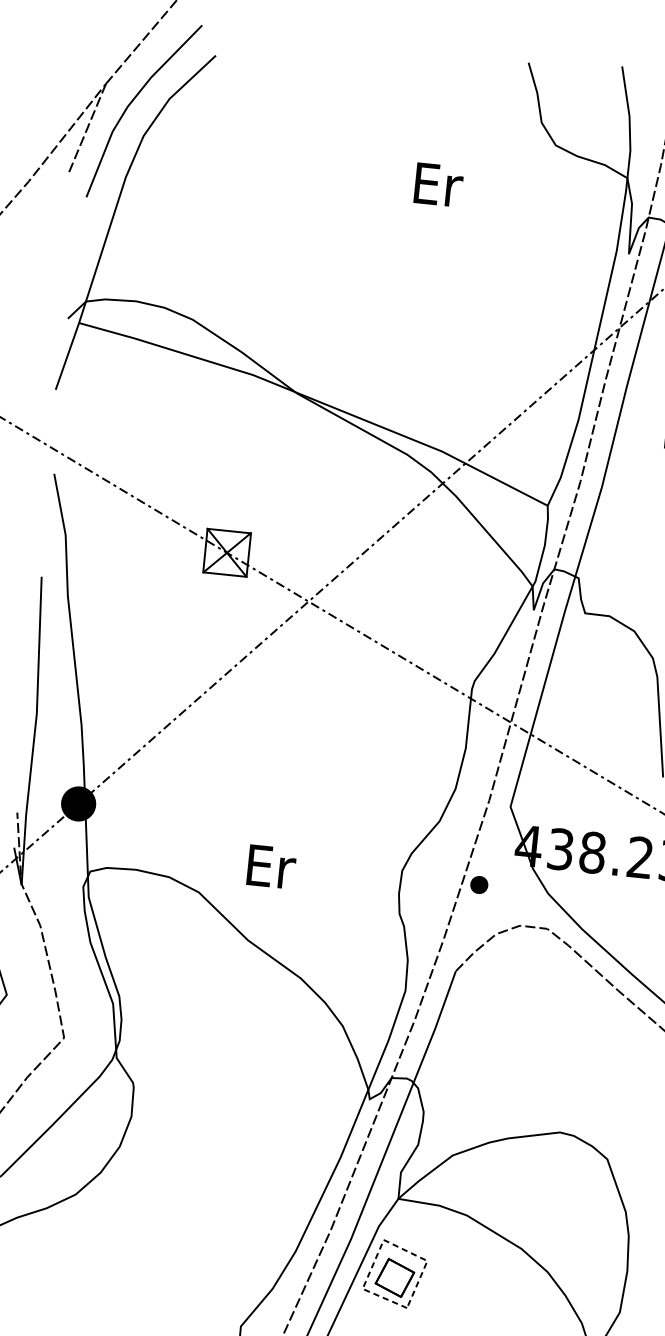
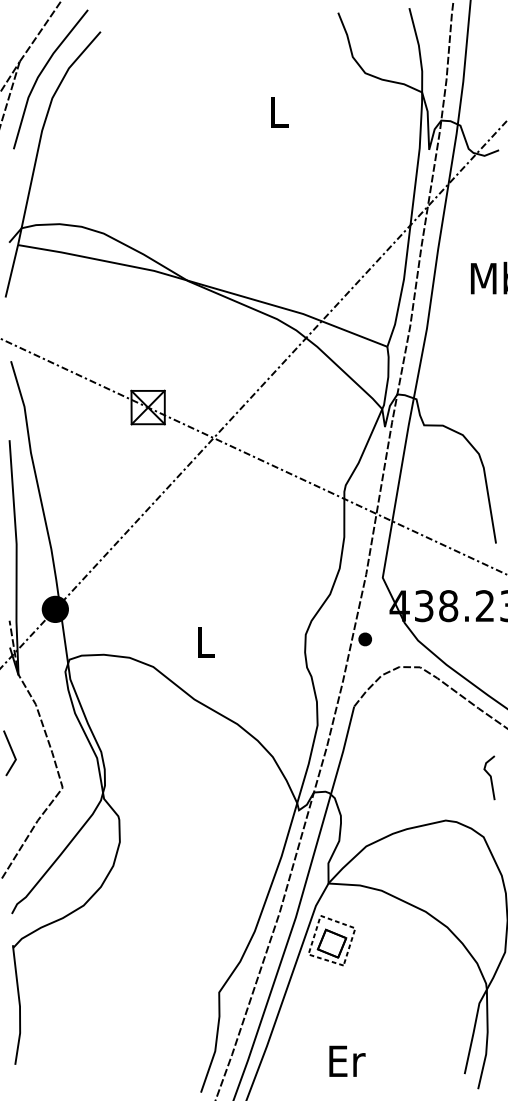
text: (438, 183) -> (279, 111), Er -> L
text: (271, 866) -> (206, 641), Er -> L
line: (623, 1080) -> (489, 776), added

